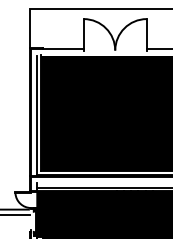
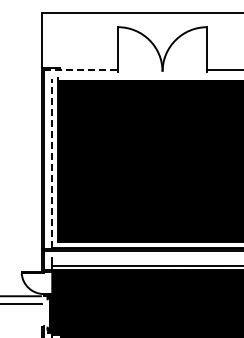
line: (57, 49) -> (81, 69), solid -> dashed
line: (37, 114) -> (52, 162), solid -> dashed

